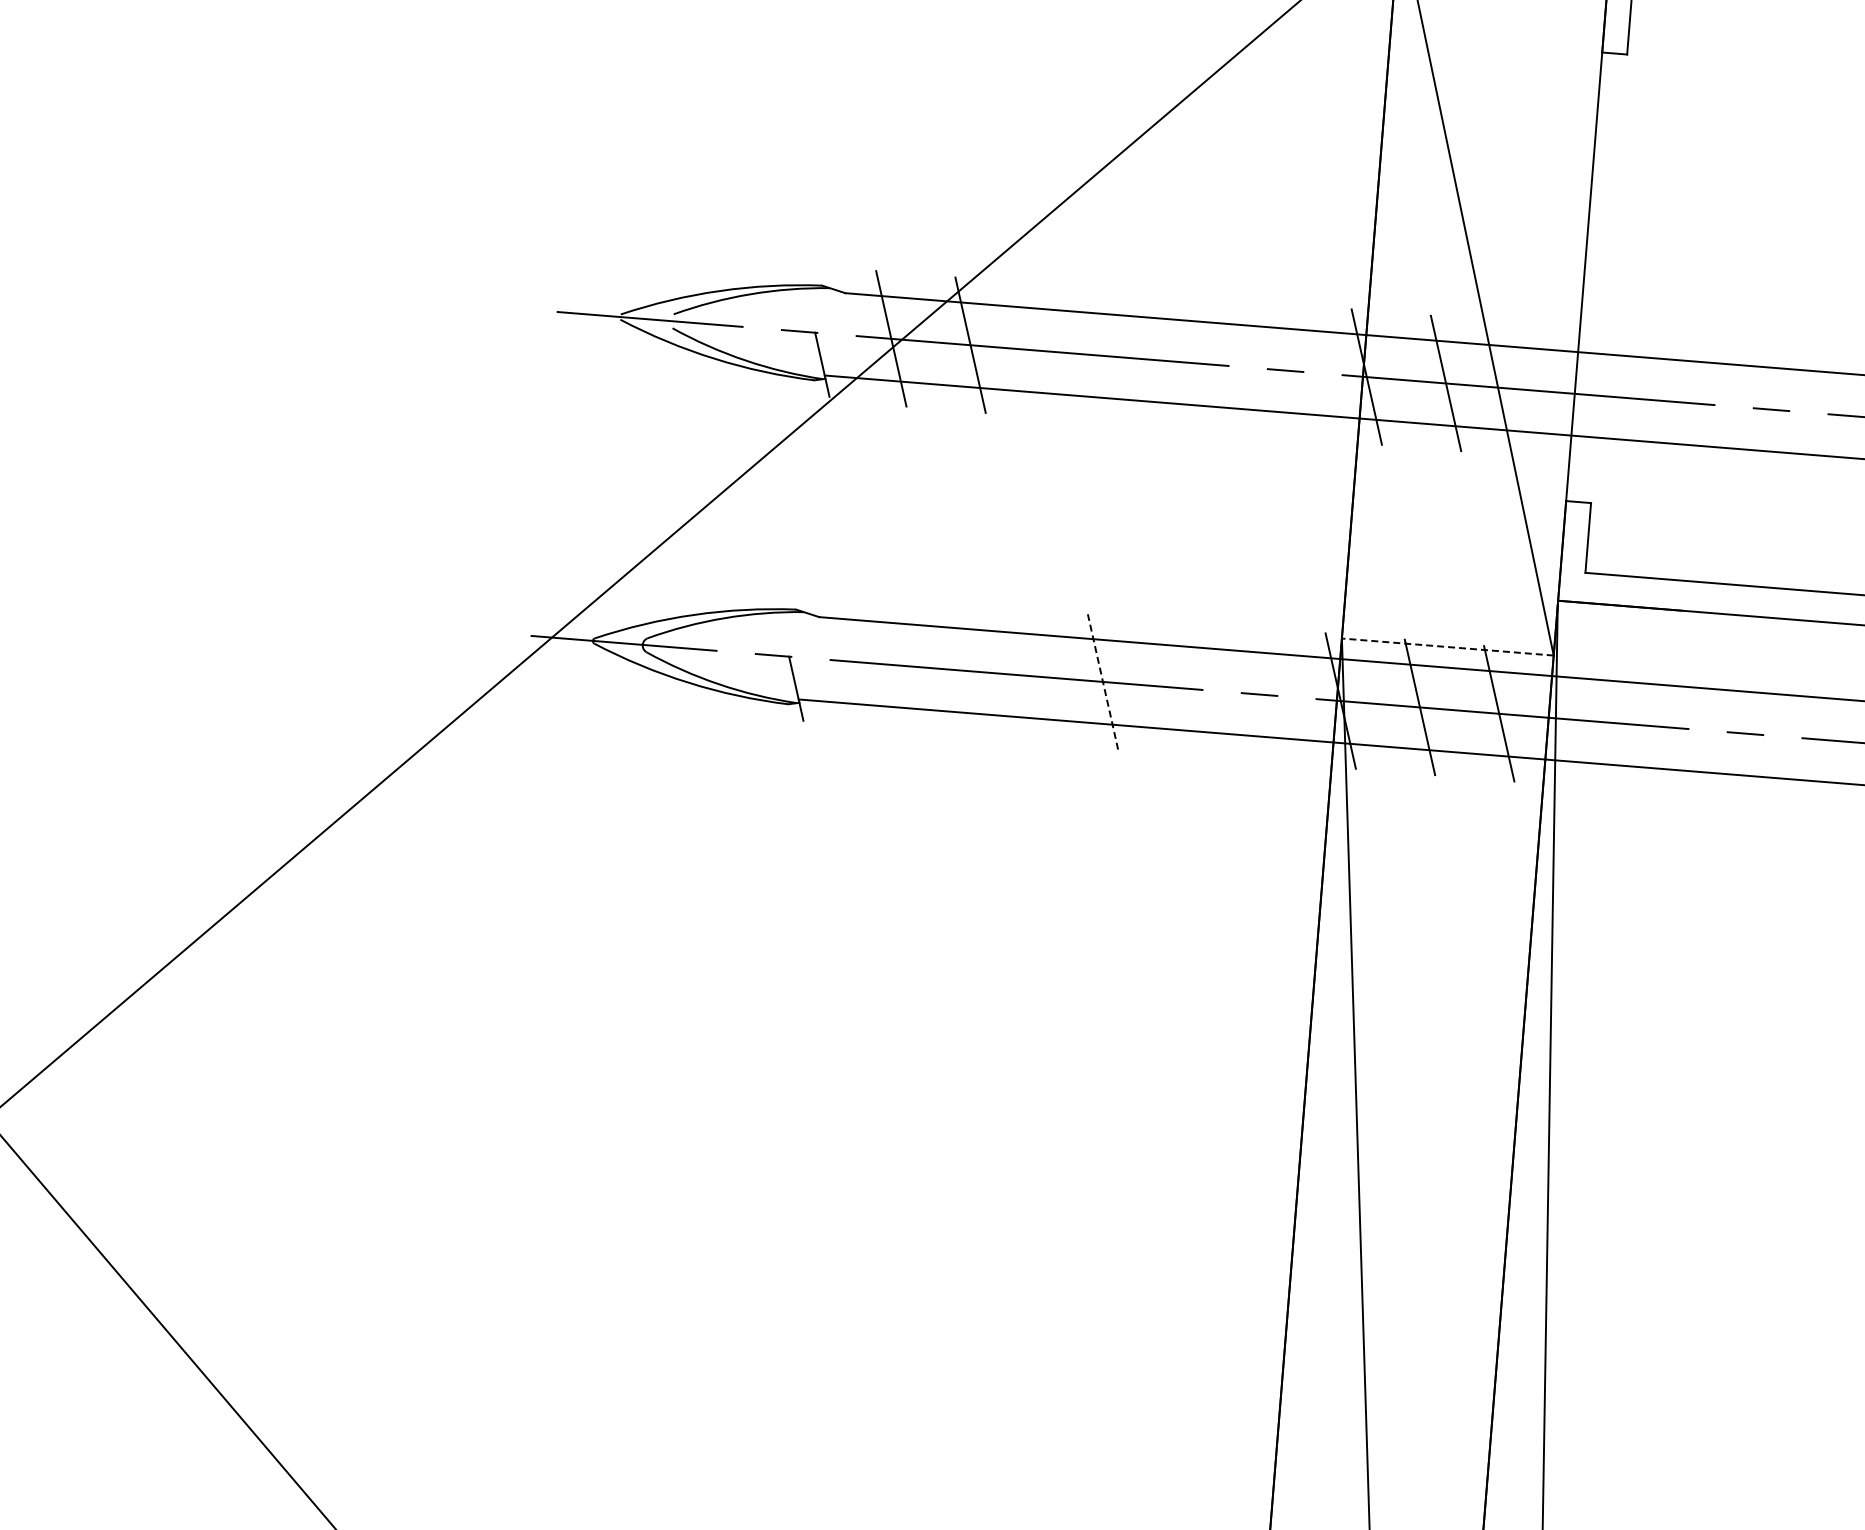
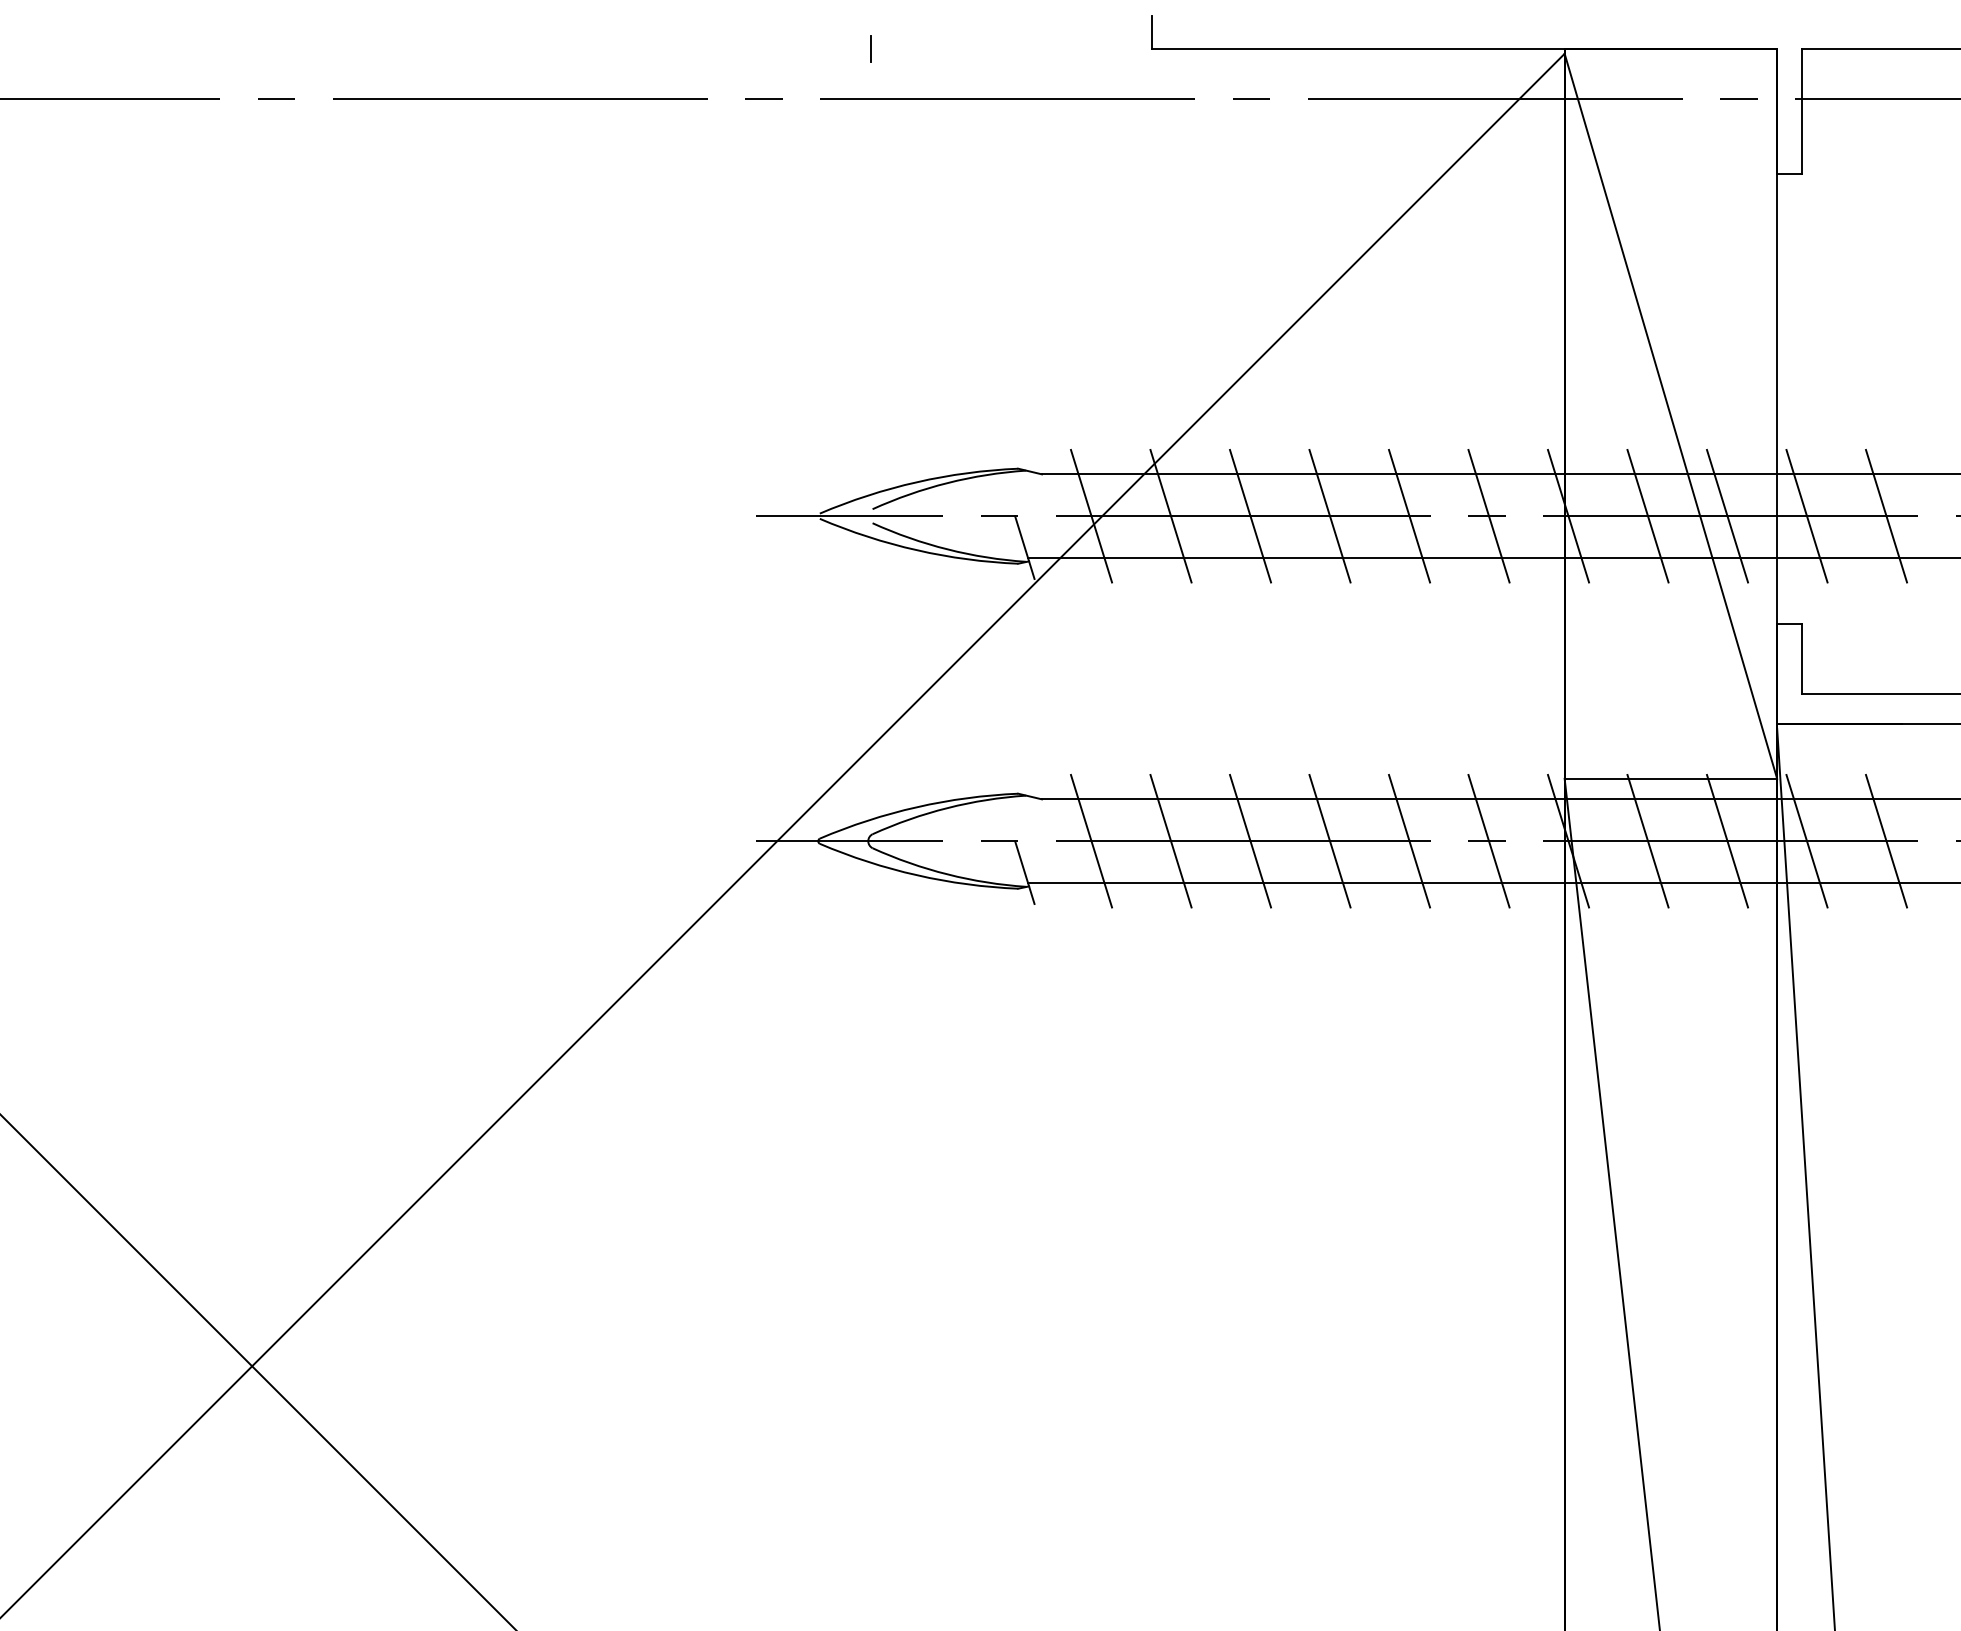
line: (1049, 350) -> (1250, 515), added
line: (1128, 357) -> (1329, 515), added
line: (1208, 363) -> (1409, 515), added
line: (1287, 369) -> (1488, 515), added
line: (1525, 389) -> (1727, 515), added
line: (1604, 395) -> (1806, 515), added
line: (1683, 401) -> (1886, 515), added
line: (1447, 646) -> (1670, 778), dashed -> solid
line: (865, 662) -> (1091, 840), added
line: (944, 668) -> (1170, 840), added
line: (1023, 674) -> (1250, 840), added
line: (1102, 681) -> (1329, 840), dashed -> solid
line: (1182, 687) -> (1409, 840), added
line: (1261, 693) -> (1488, 840), added
line: (1578, 719) -> (1806, 840), added
line: (1657, 725) -> (1886, 840), added

